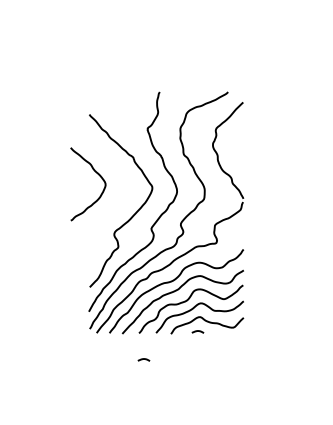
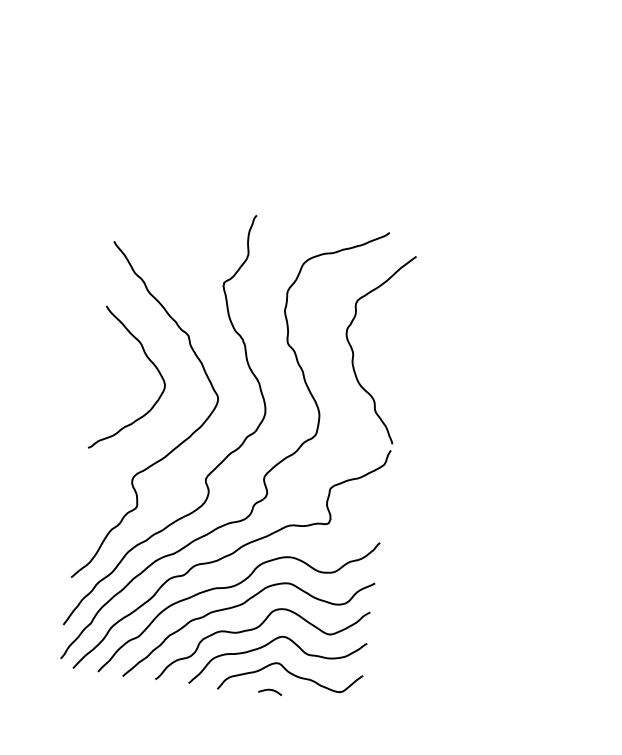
curve: (97, 174) -> (151, 364), moved
curve: (143, 359) -> (157, 731), removed

